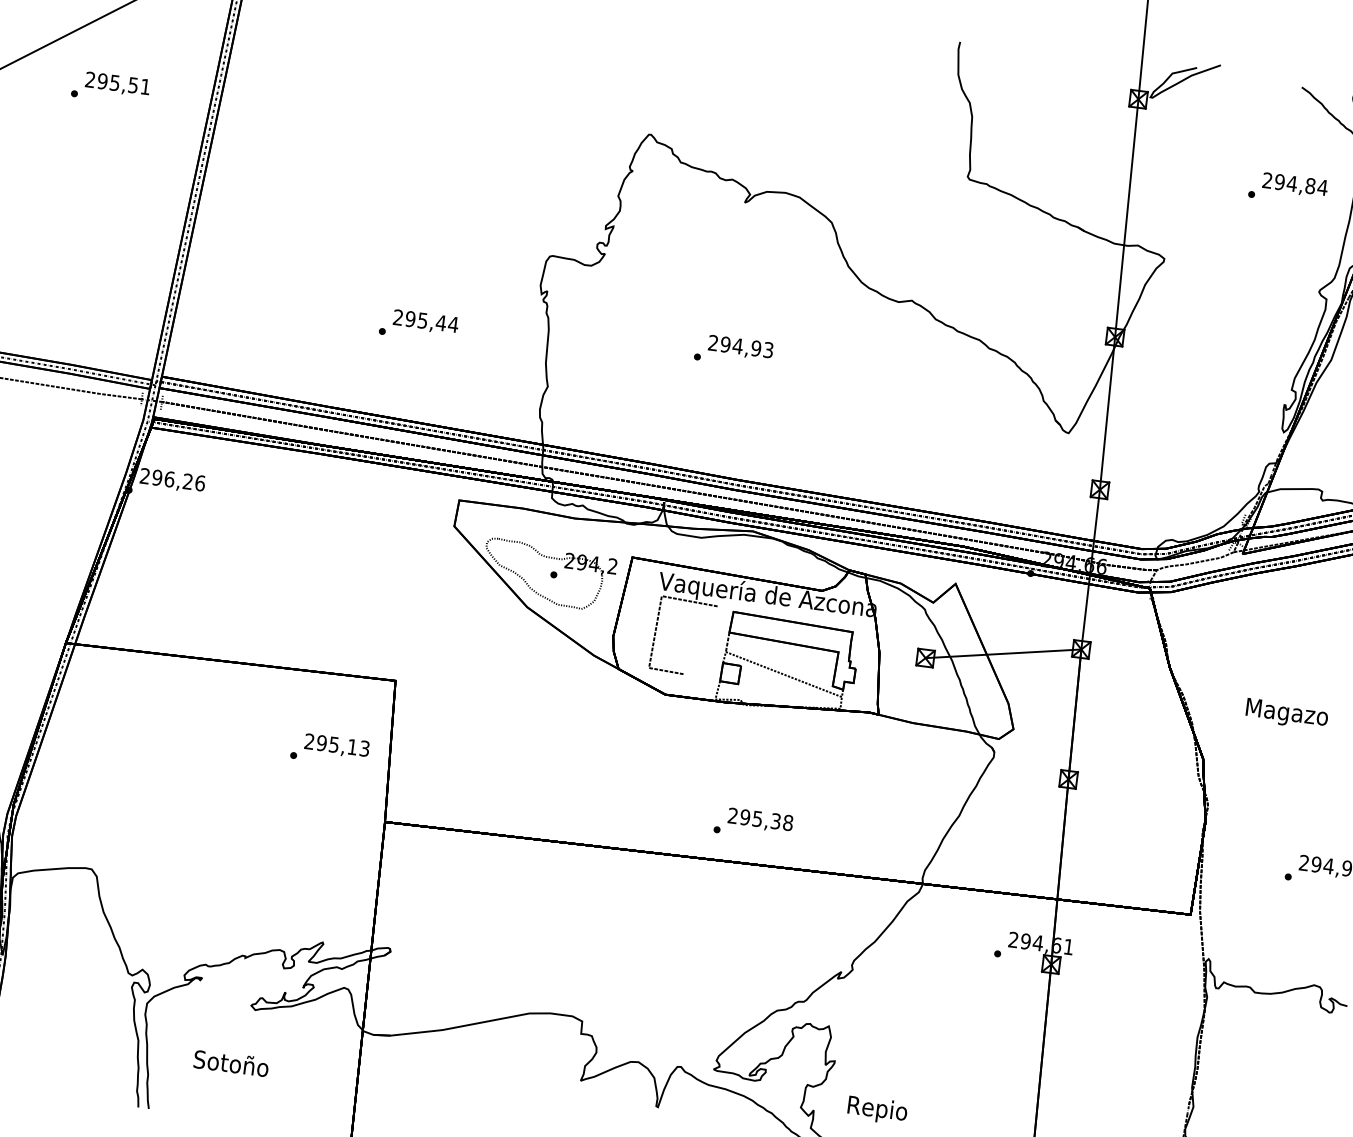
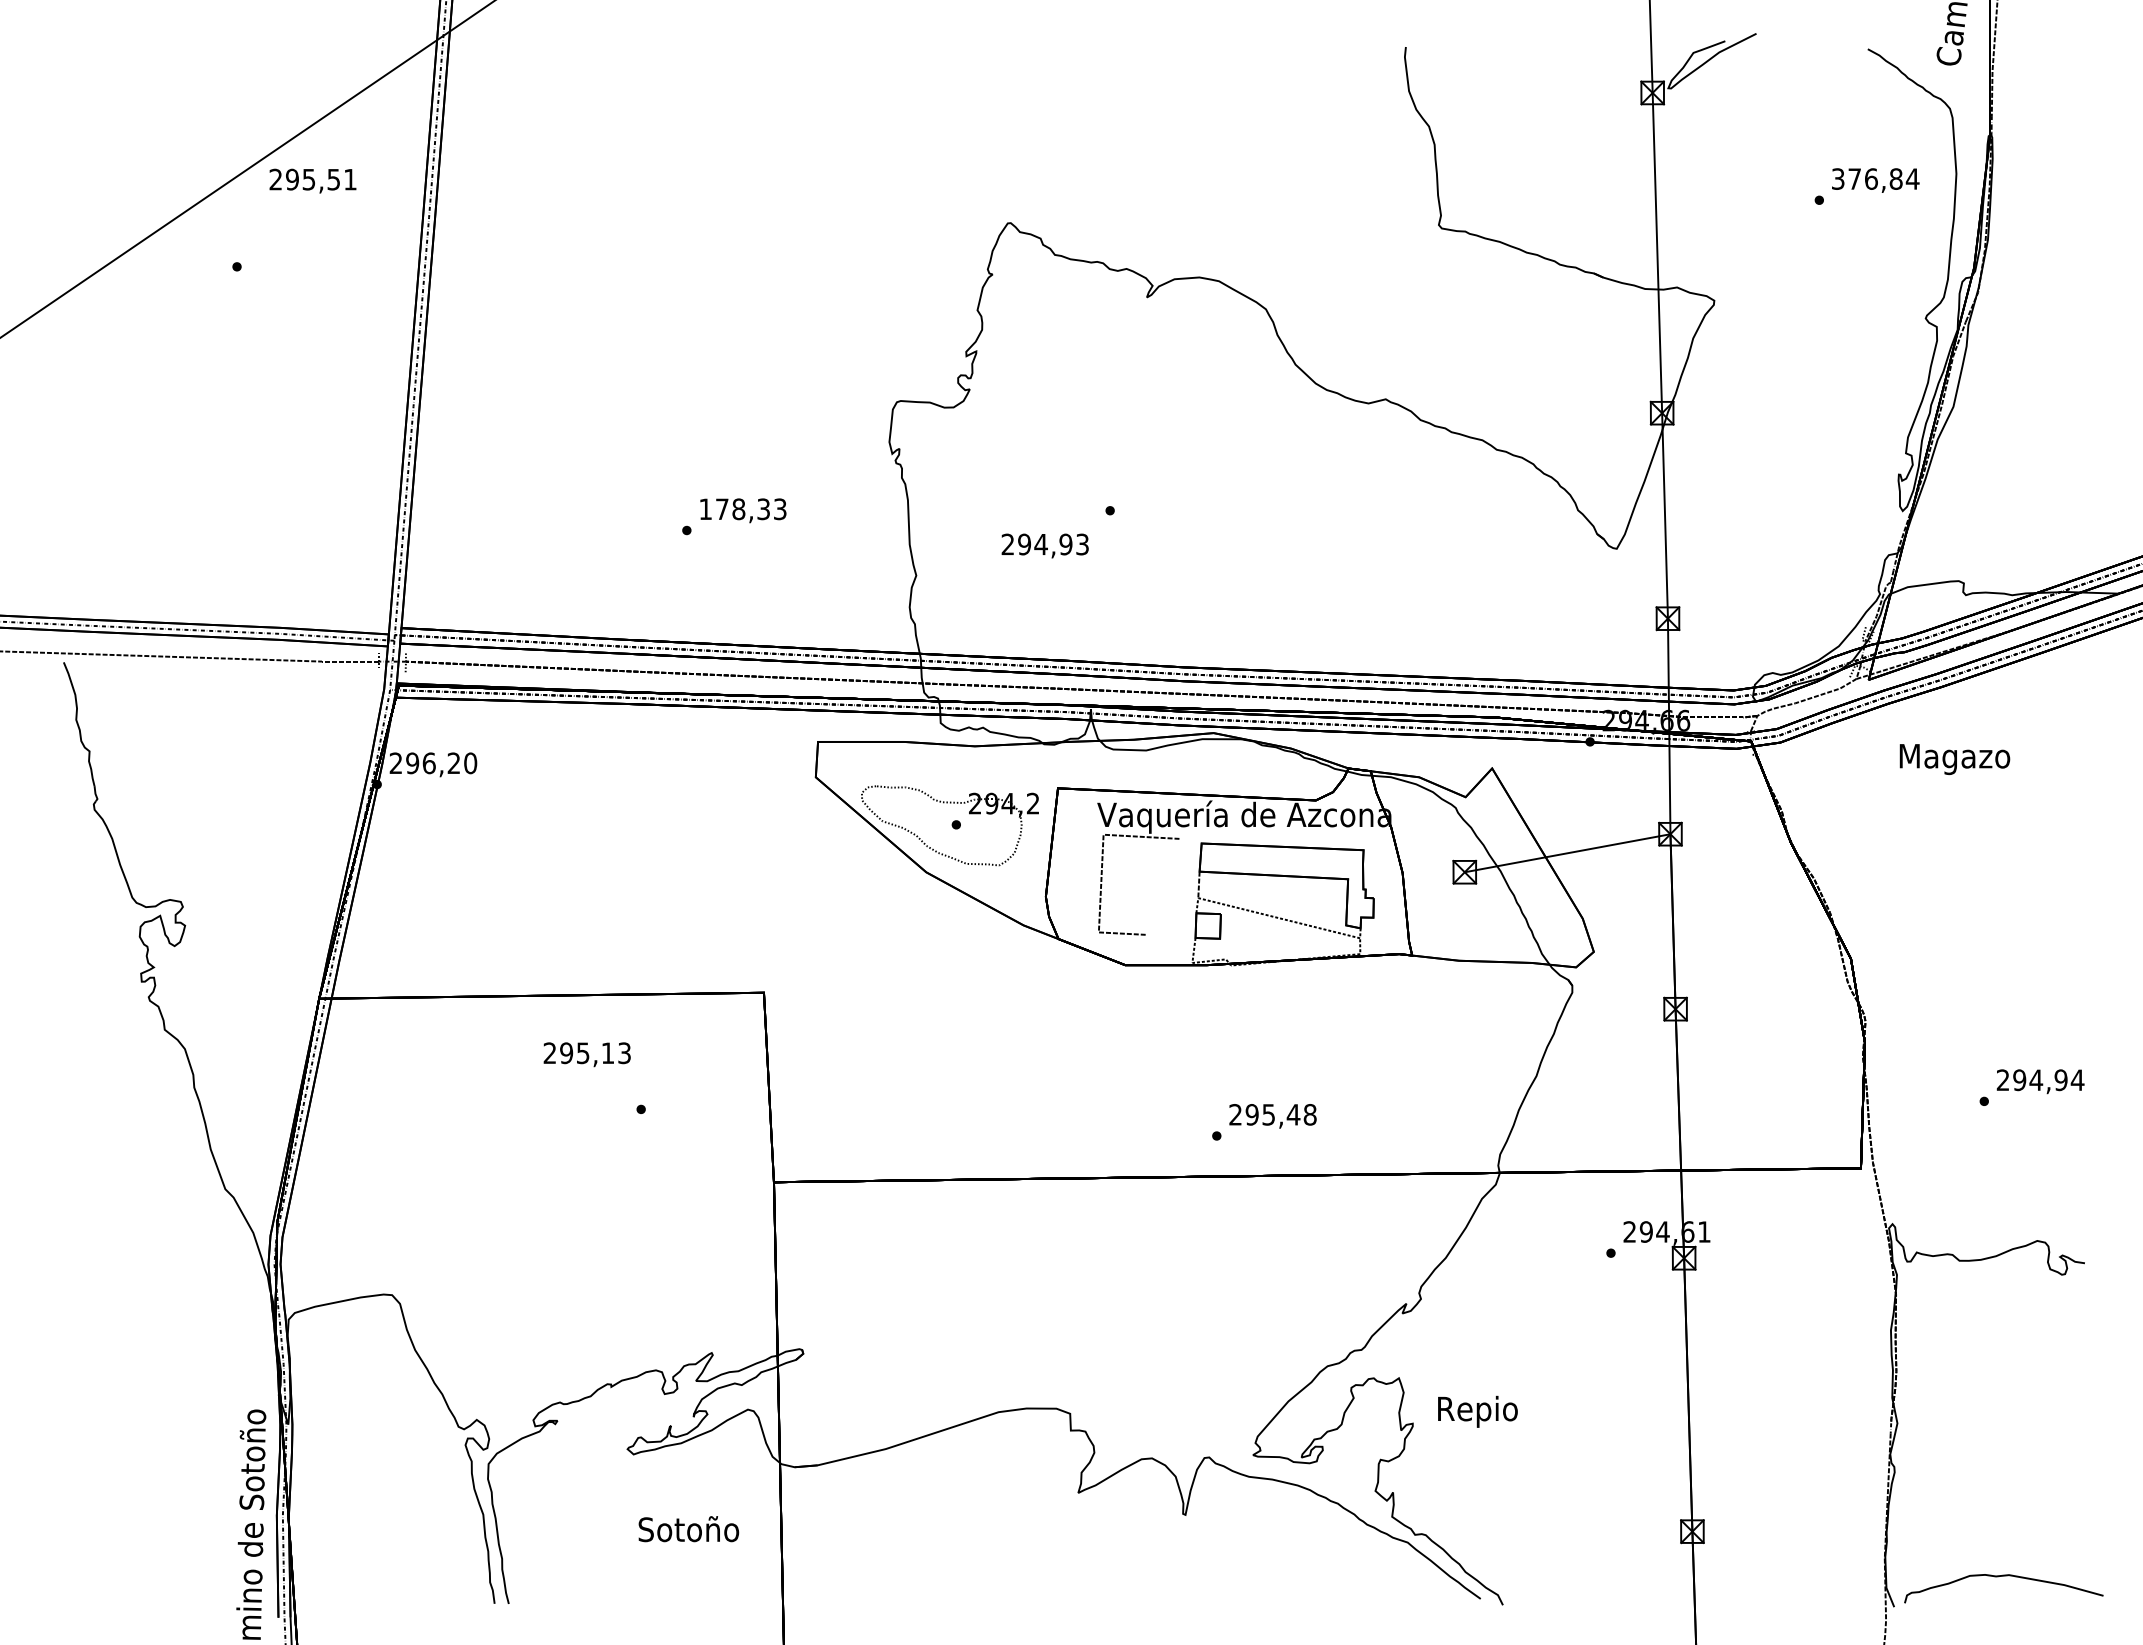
text: (117, 83) -> (312, 180), moved
text: (1280, 181) -> (1855, 178), 294,84 -> 376,84
text: (426, 321) -> (743, 509), 295,44 -> 178,33
text: (740, 347) -> (1044, 545), moved
text: (200, 482) -> (470, 762), 296,26 -> 296,20
text: (1286, 714) -> (1954, 759), moved
text: (336, 746) -> (586, 1054), moved
text: (775, 821) -> (1293, 1114), 295,38 -> 295,48
text: (231, 1063) -> (688, 1529), moved
text: (877, 1110) -> (1477, 1411), moved

